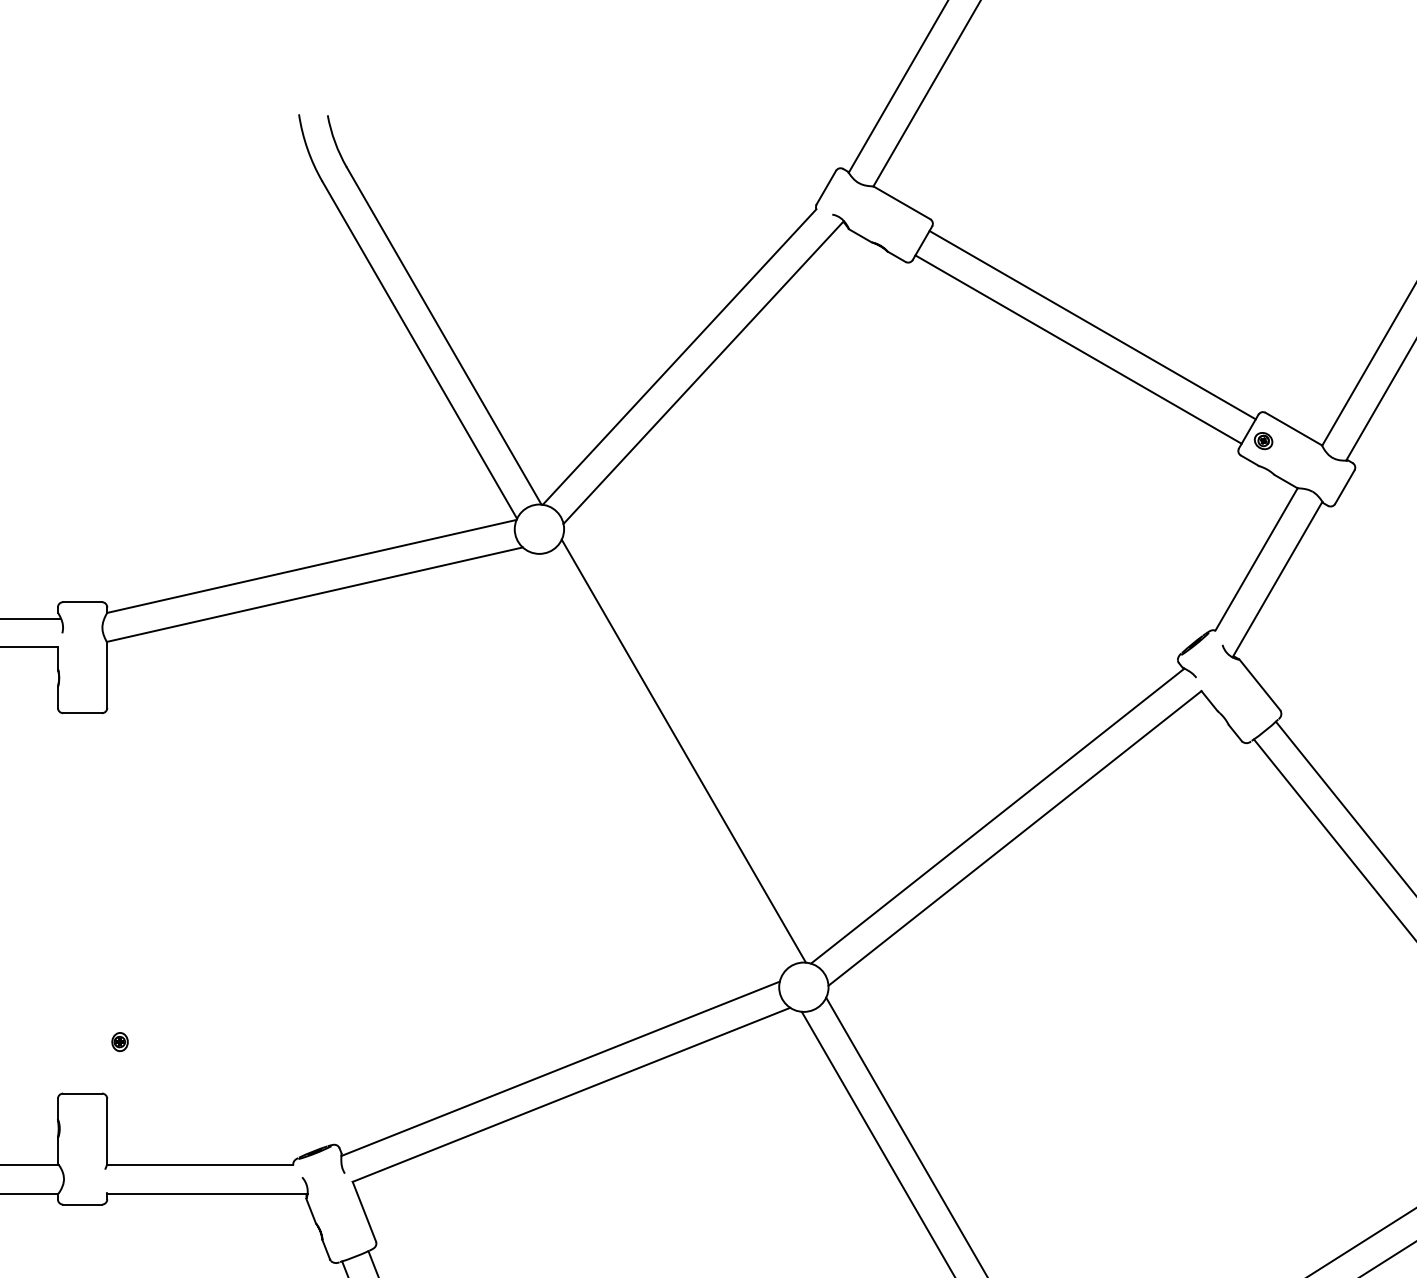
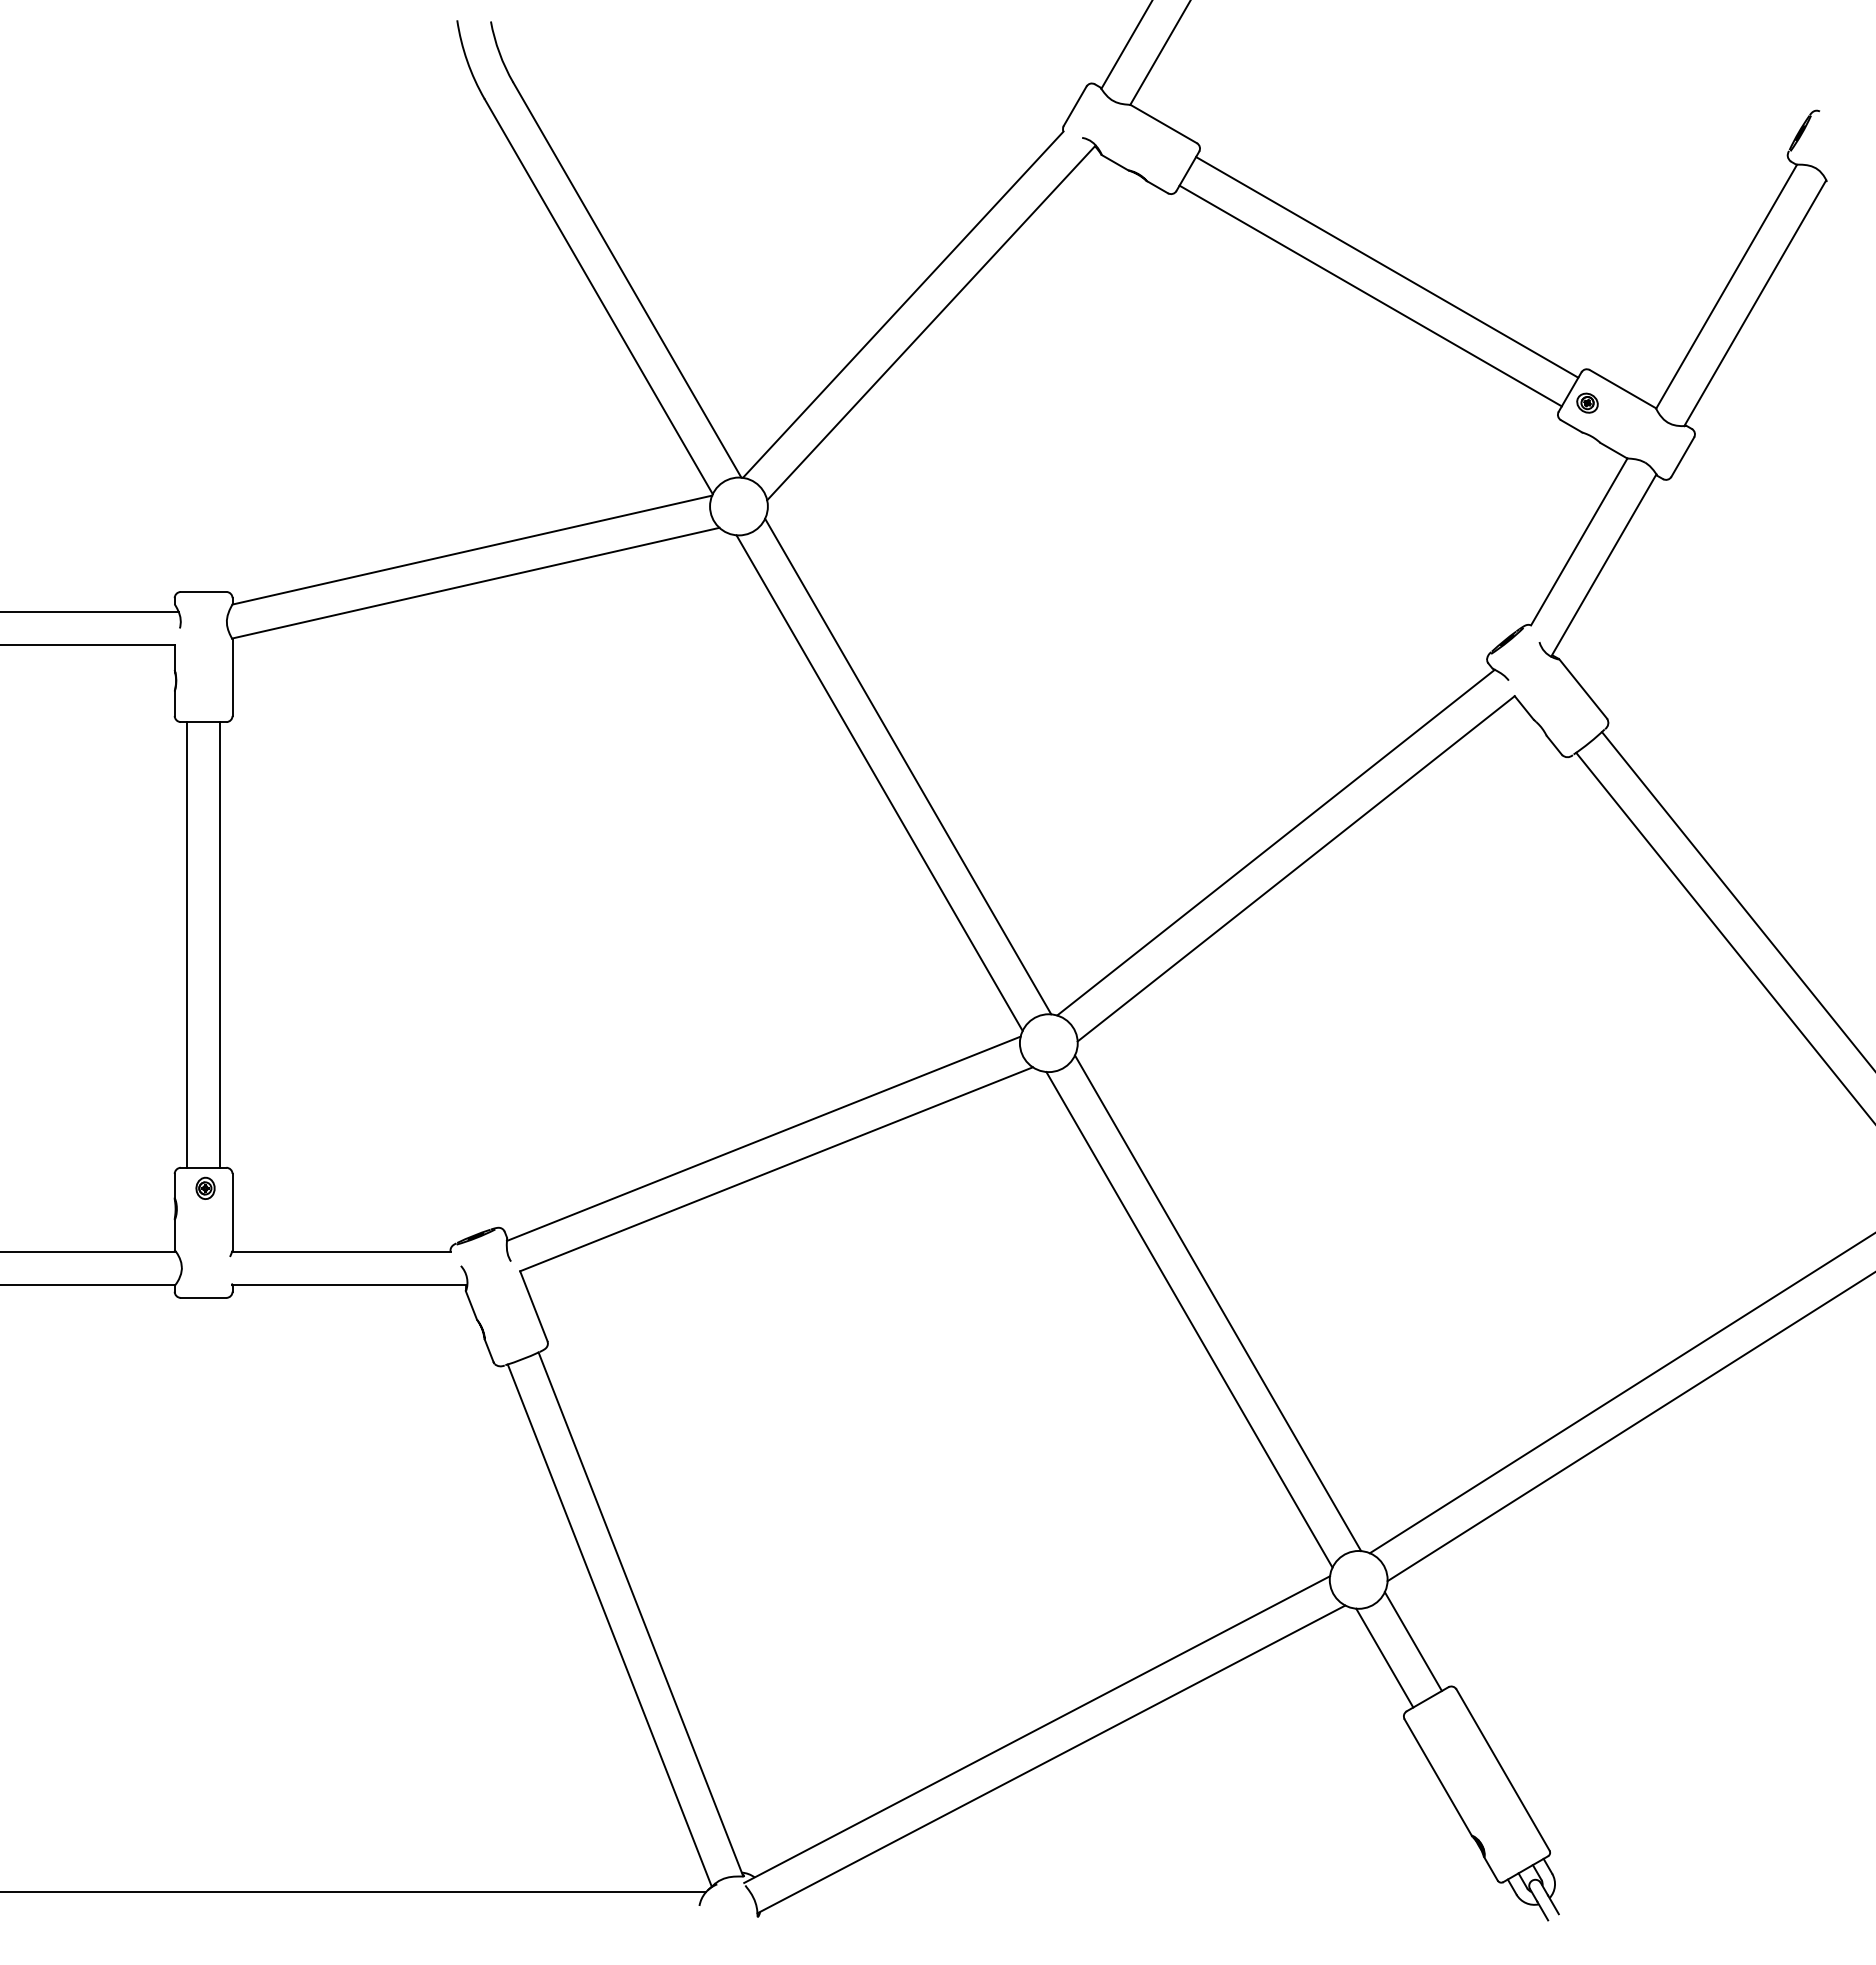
line: (659, 764) -> (879, 782), added
line: (68, 903) -> (187, 944), added
line: (96, 903) -> (220, 944), added
part: (120, 1041) -> (205, 1187), moved

